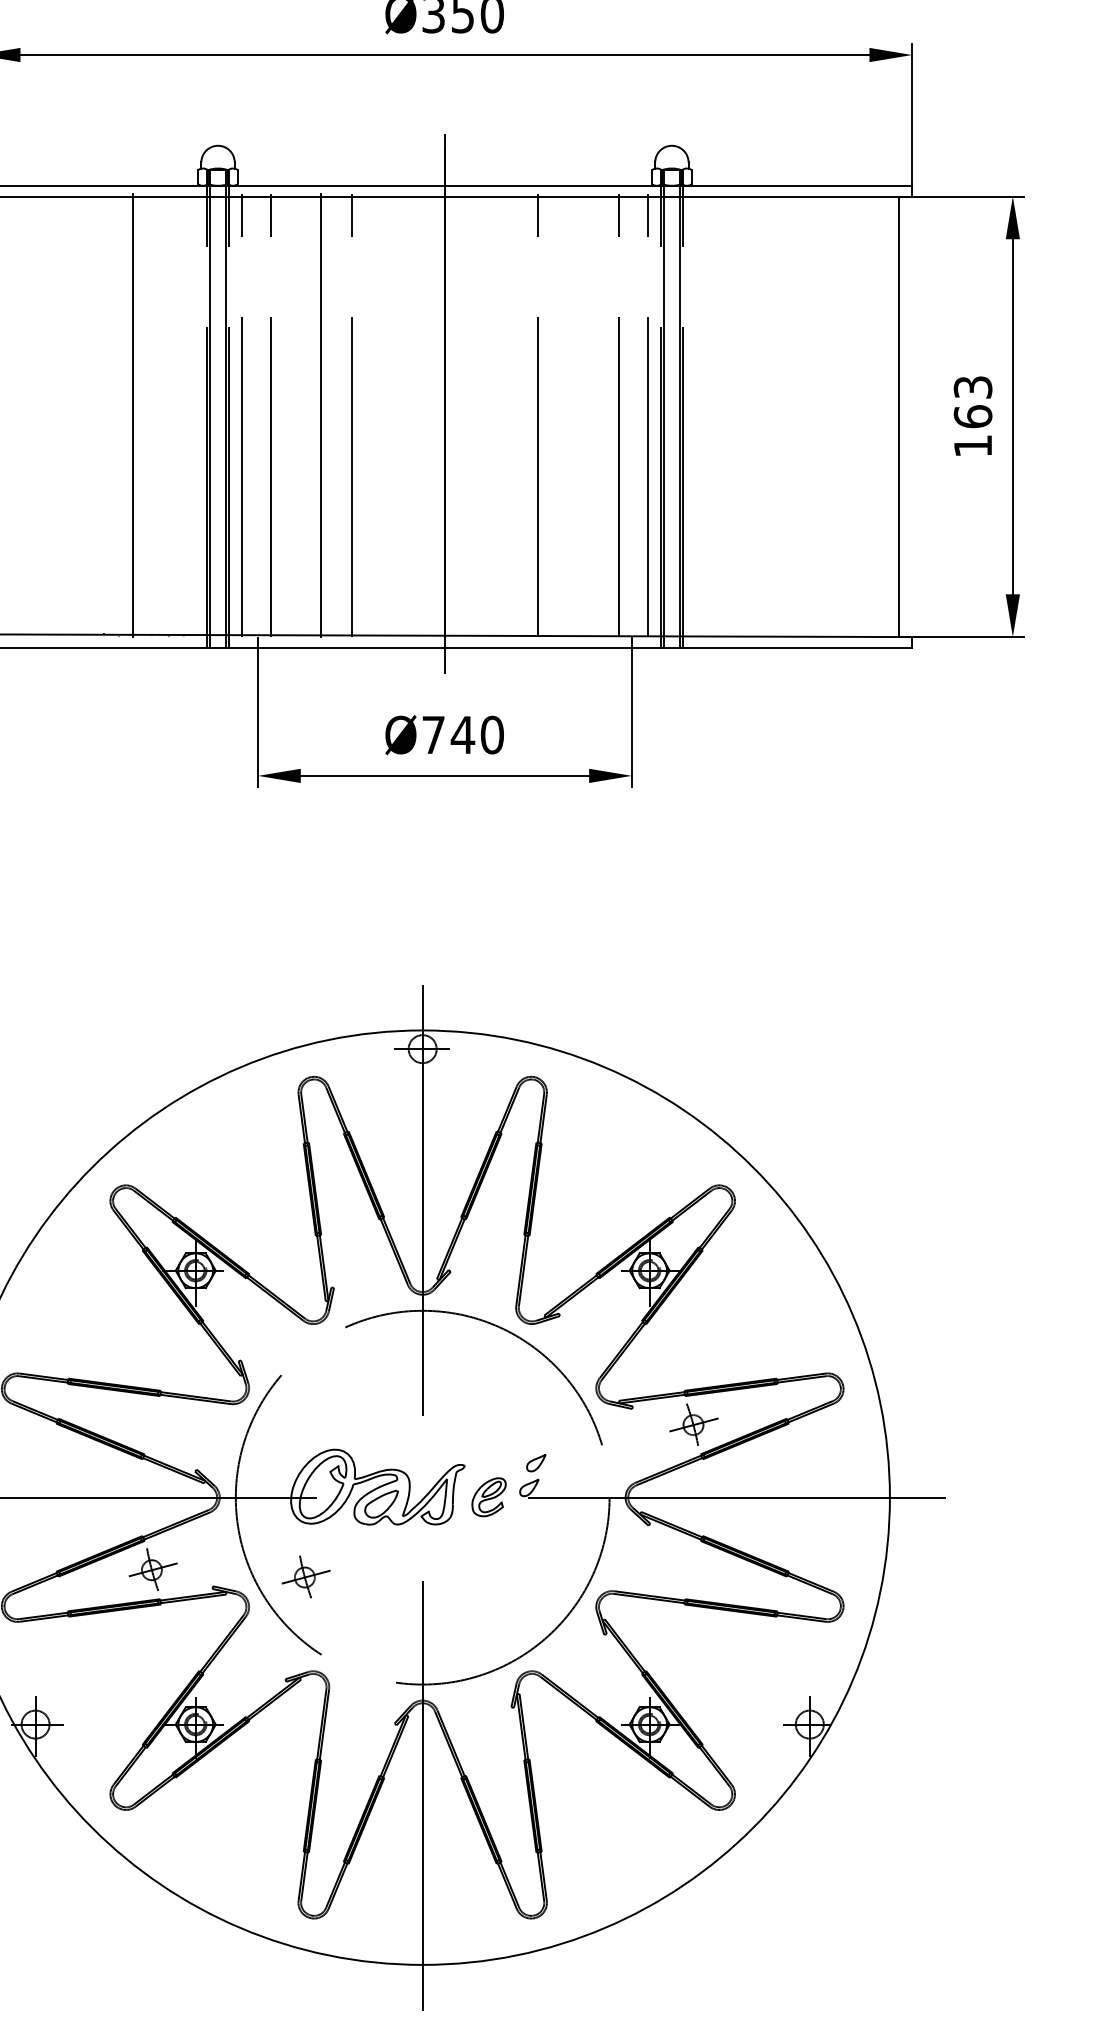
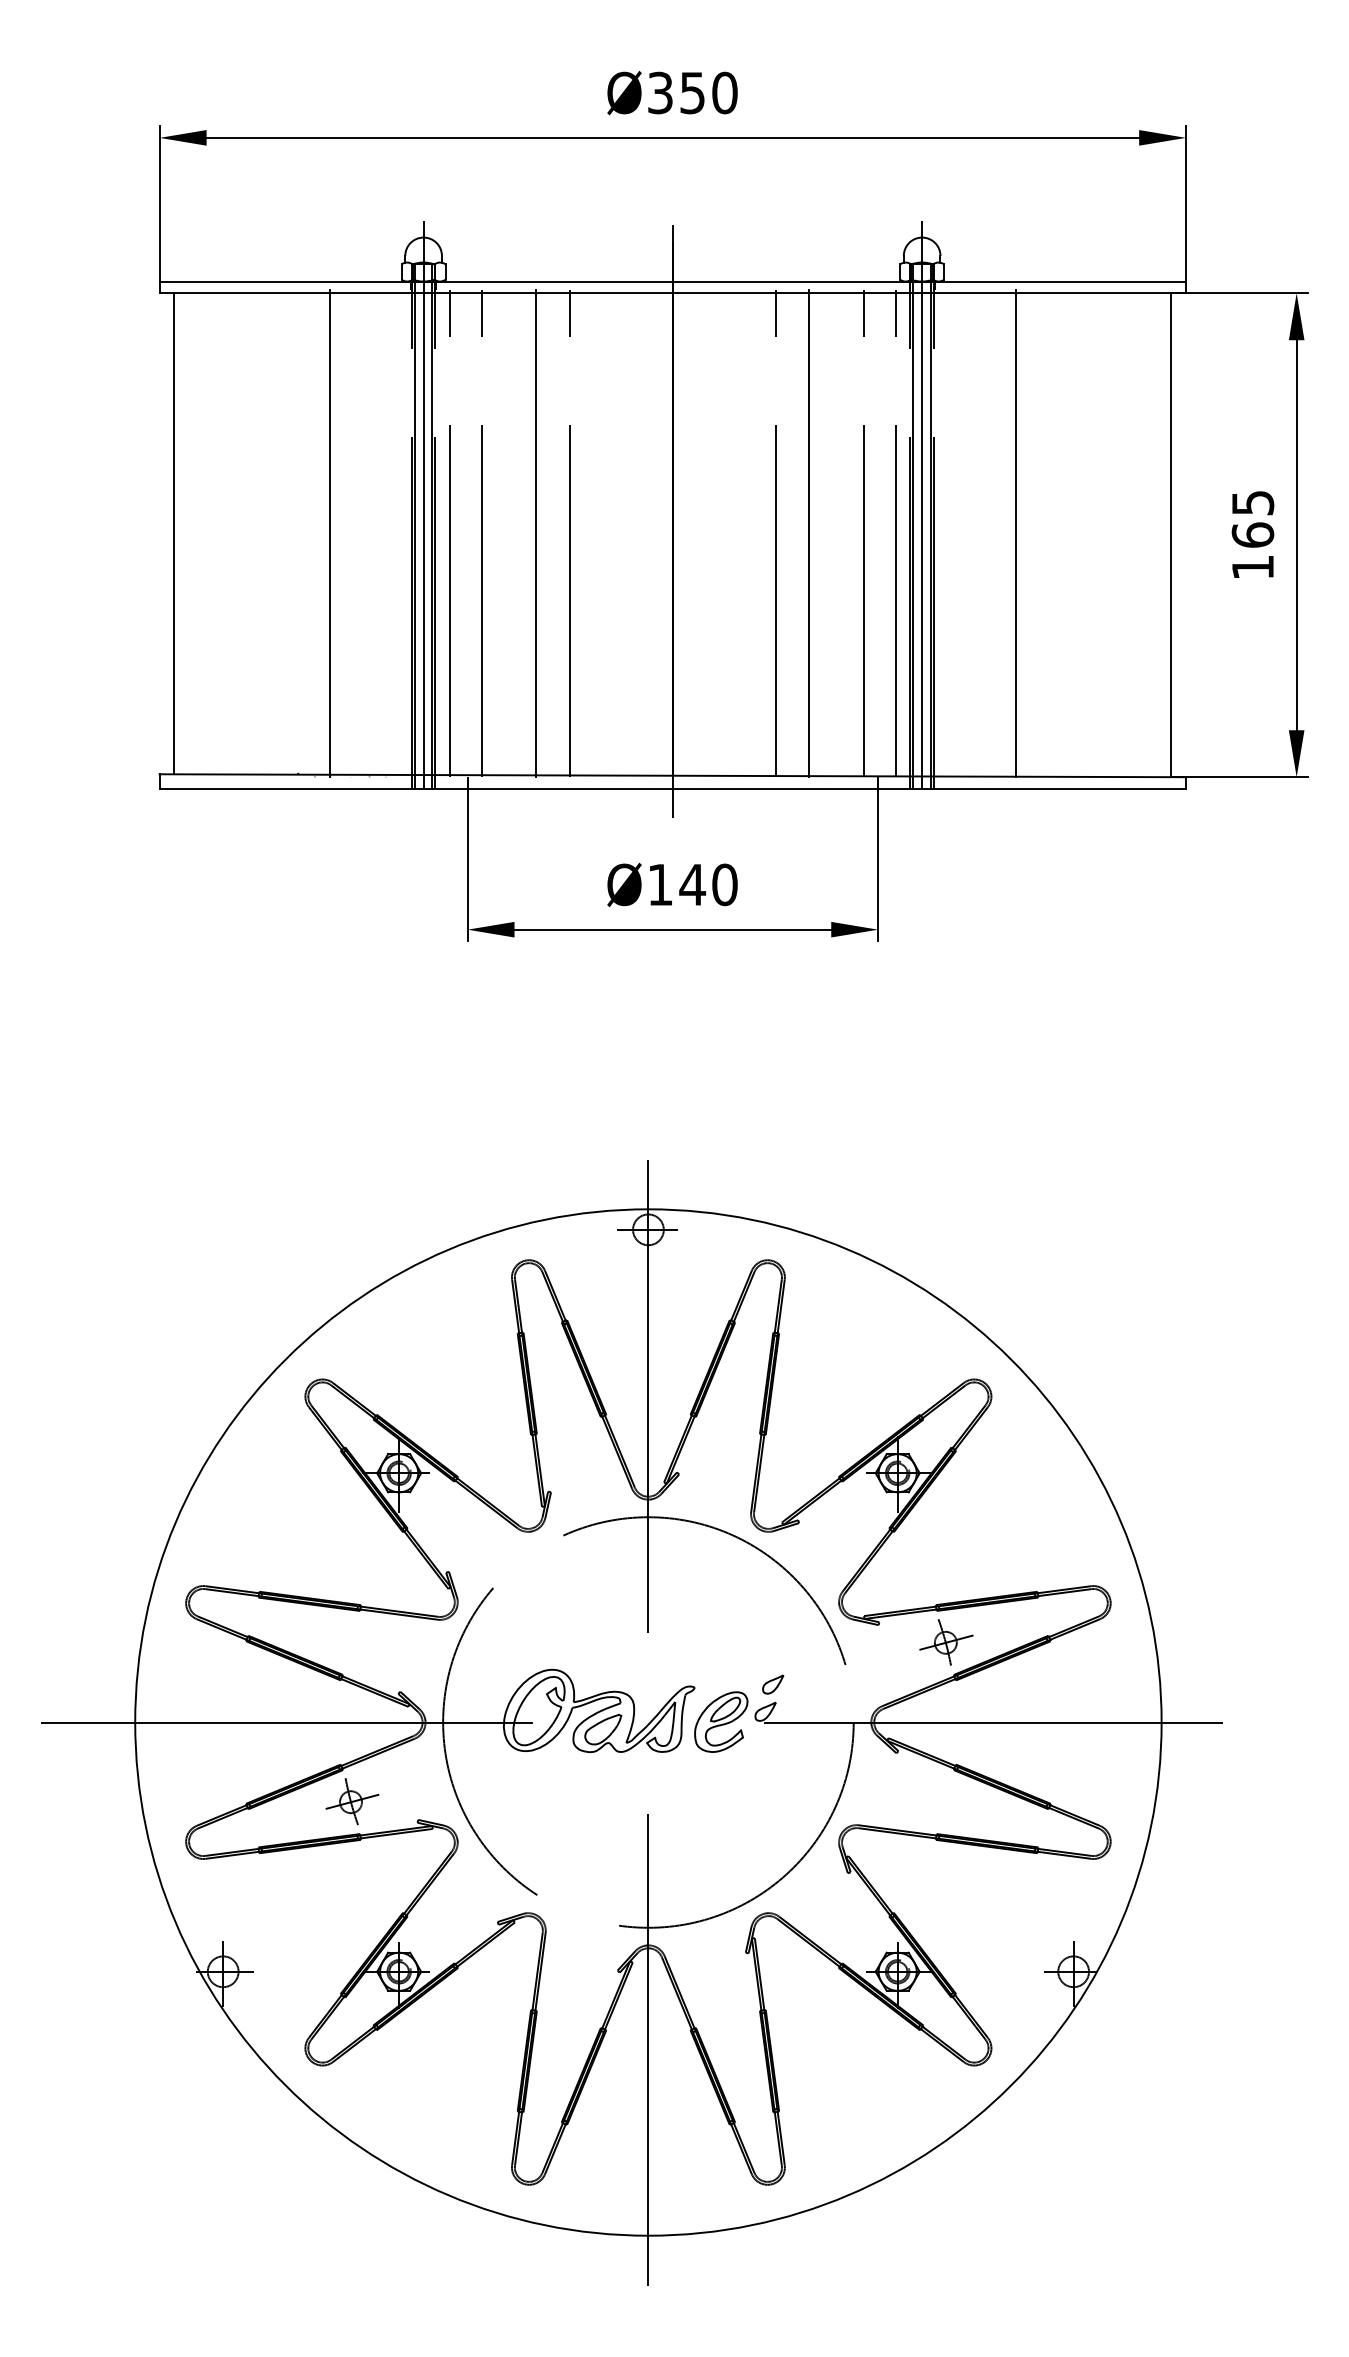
text: (972, 386) -> (1252, 502), 163 -> 165
line: (217, 388) -> (423, 504), added
line: (672, 388) -> (922, 504), added
line: (569, 415) -> (809, 533), added
line: (756, 415) -> (1015, 533), added
text: (433, 734) -> (660, 884), Ø740 -> Ø140
part: (489, 1496) -> (721, 1721), size x1.43
part: (306, 1576) -> (520, 1809), removed

